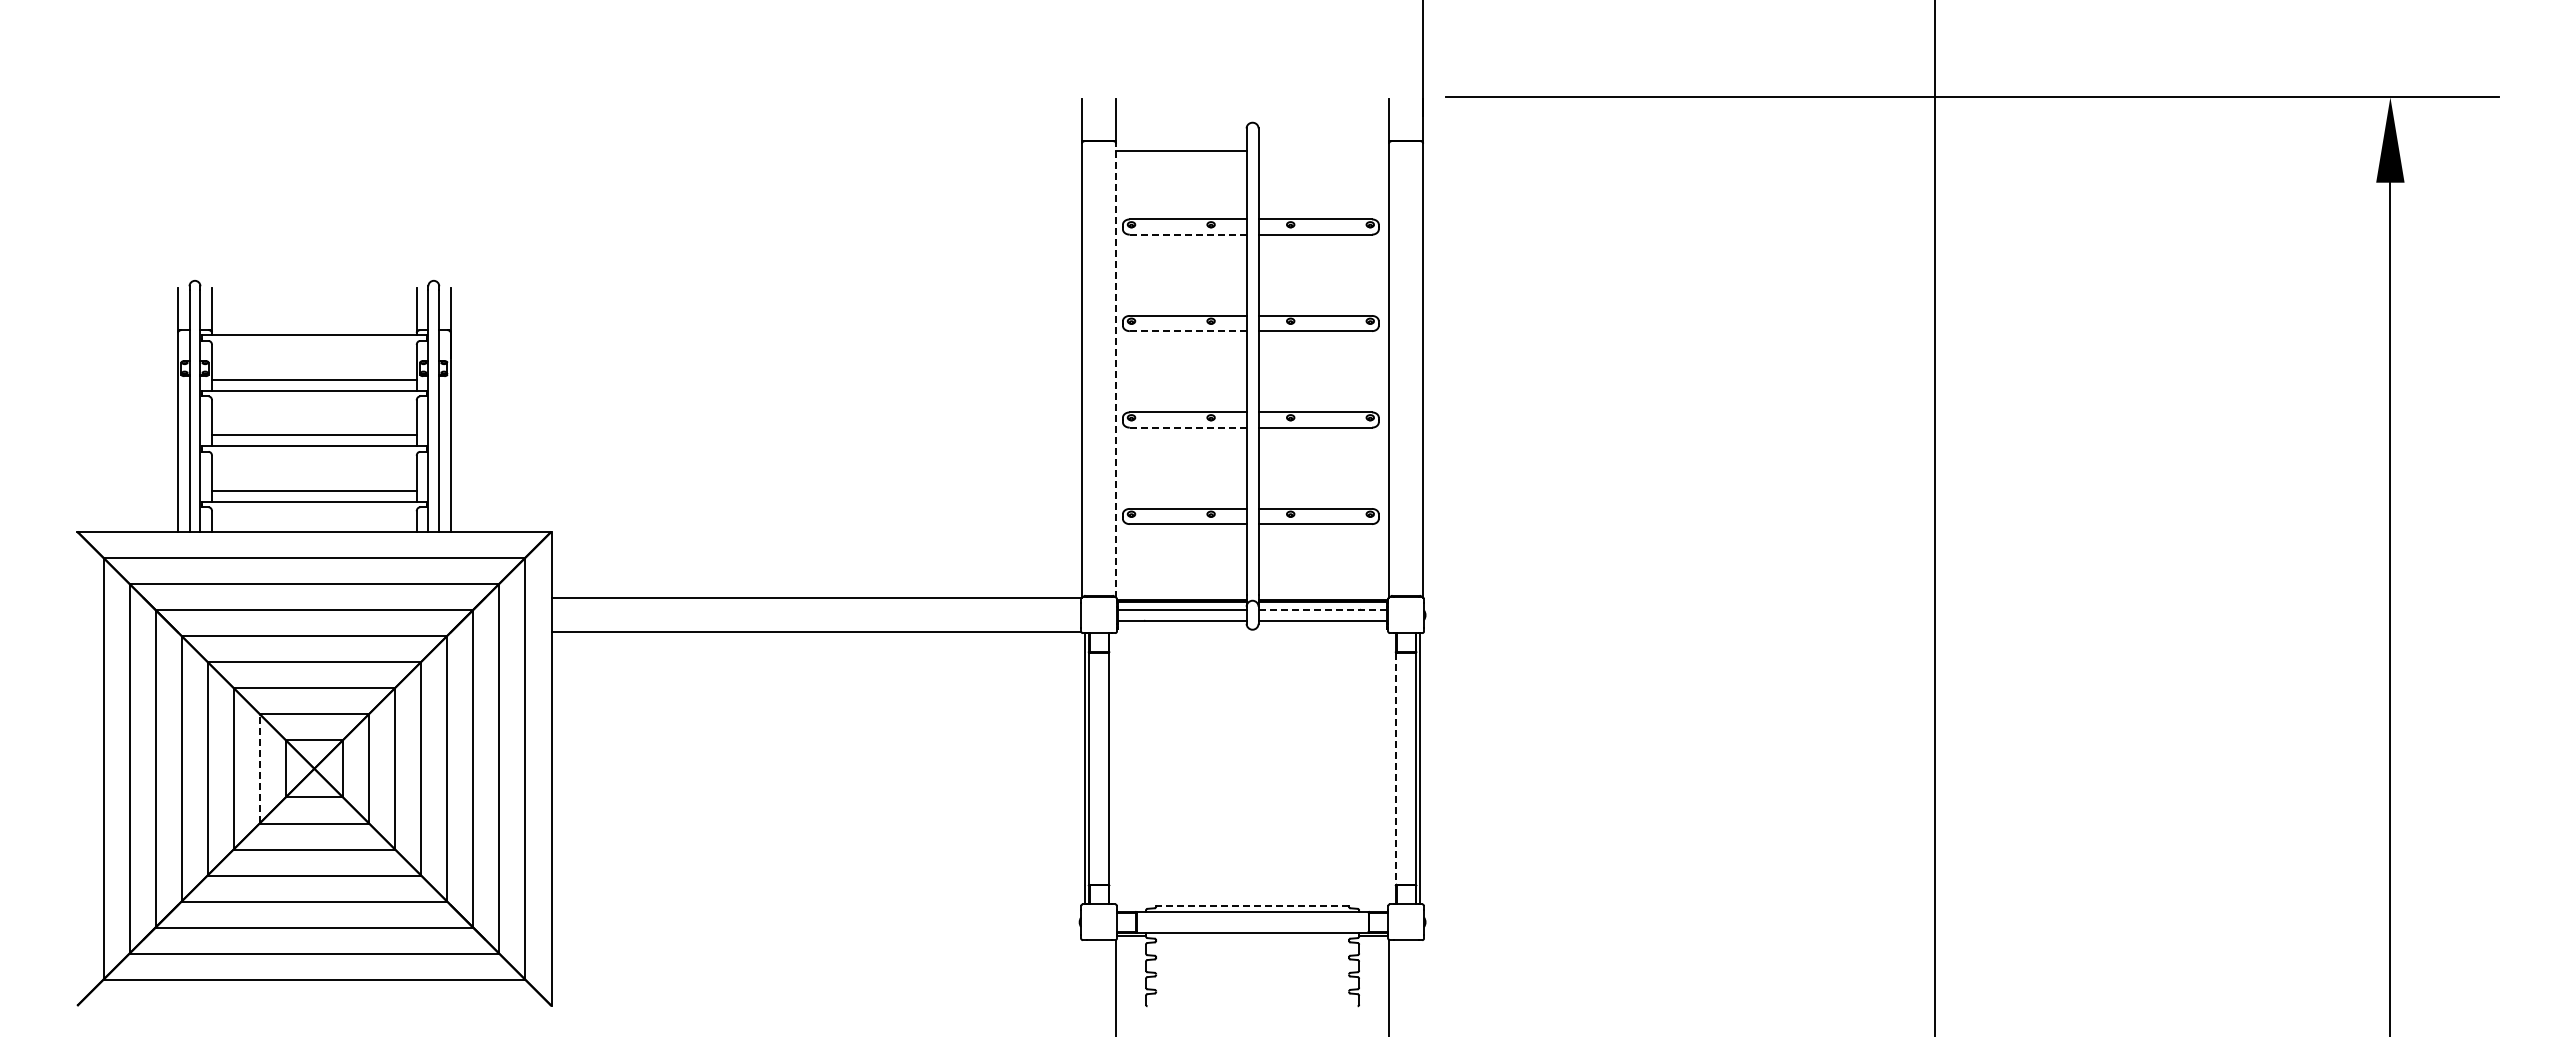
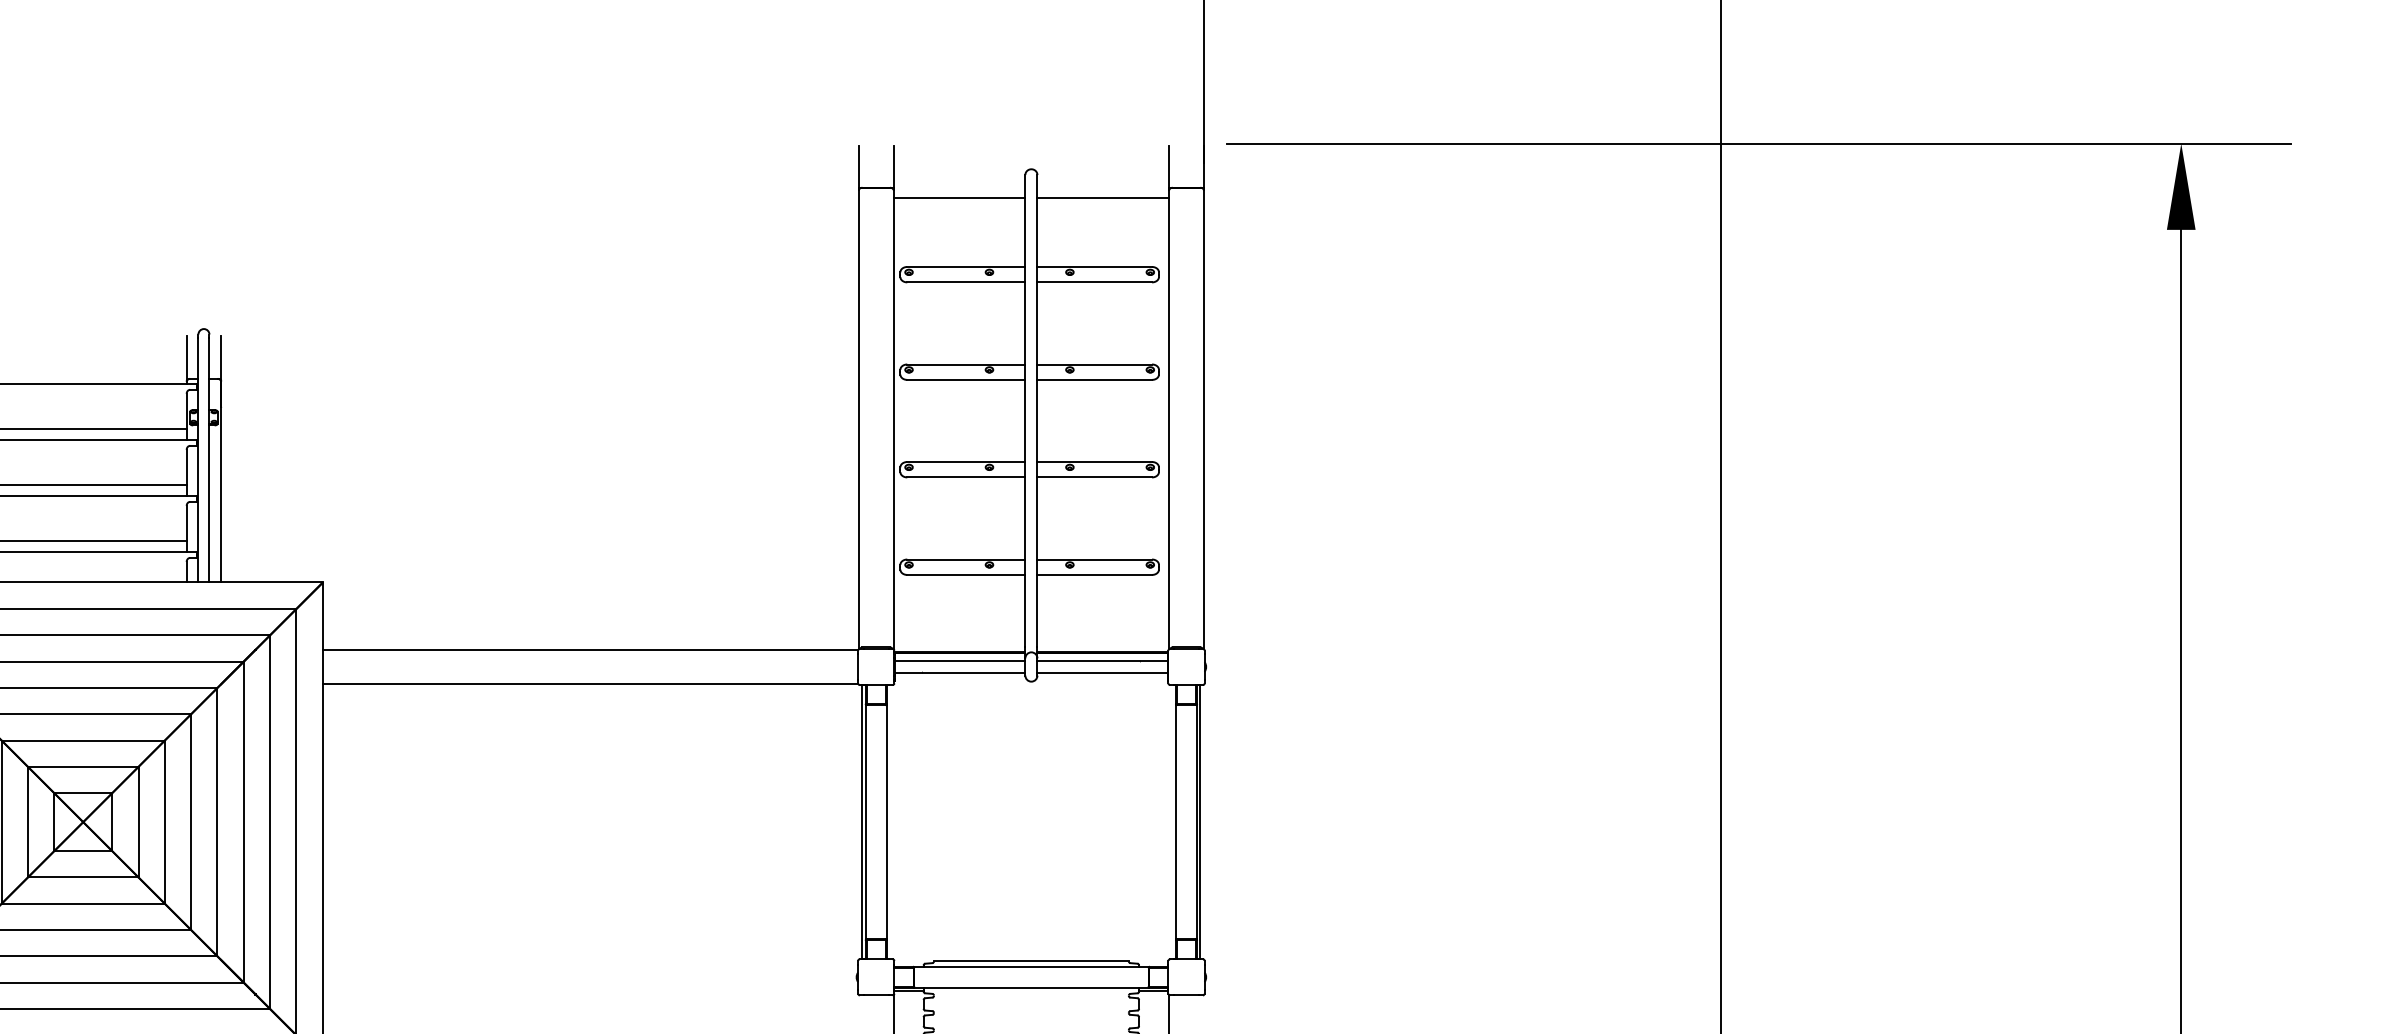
line: (1323, 150) -> (1103, 197), added
line: (1188, 234) -> (966, 282), dashed -> solid
line: (1188, 331) -> (966, 380), dashed -> solid
line: (1116, 370) -> (893, 419), dashed -> solid
line: (1188, 427) -> (966, 477), dashed -> solid
line: (1322, 609) -> (1102, 661), dashed -> solid
line: (259, 768) -> (27, 821), dashed -> solid
line: (1395, 768) -> (1175, 821), dashed -> solid
line: (1252, 905) -> (1031, 960), dashed -> solid

